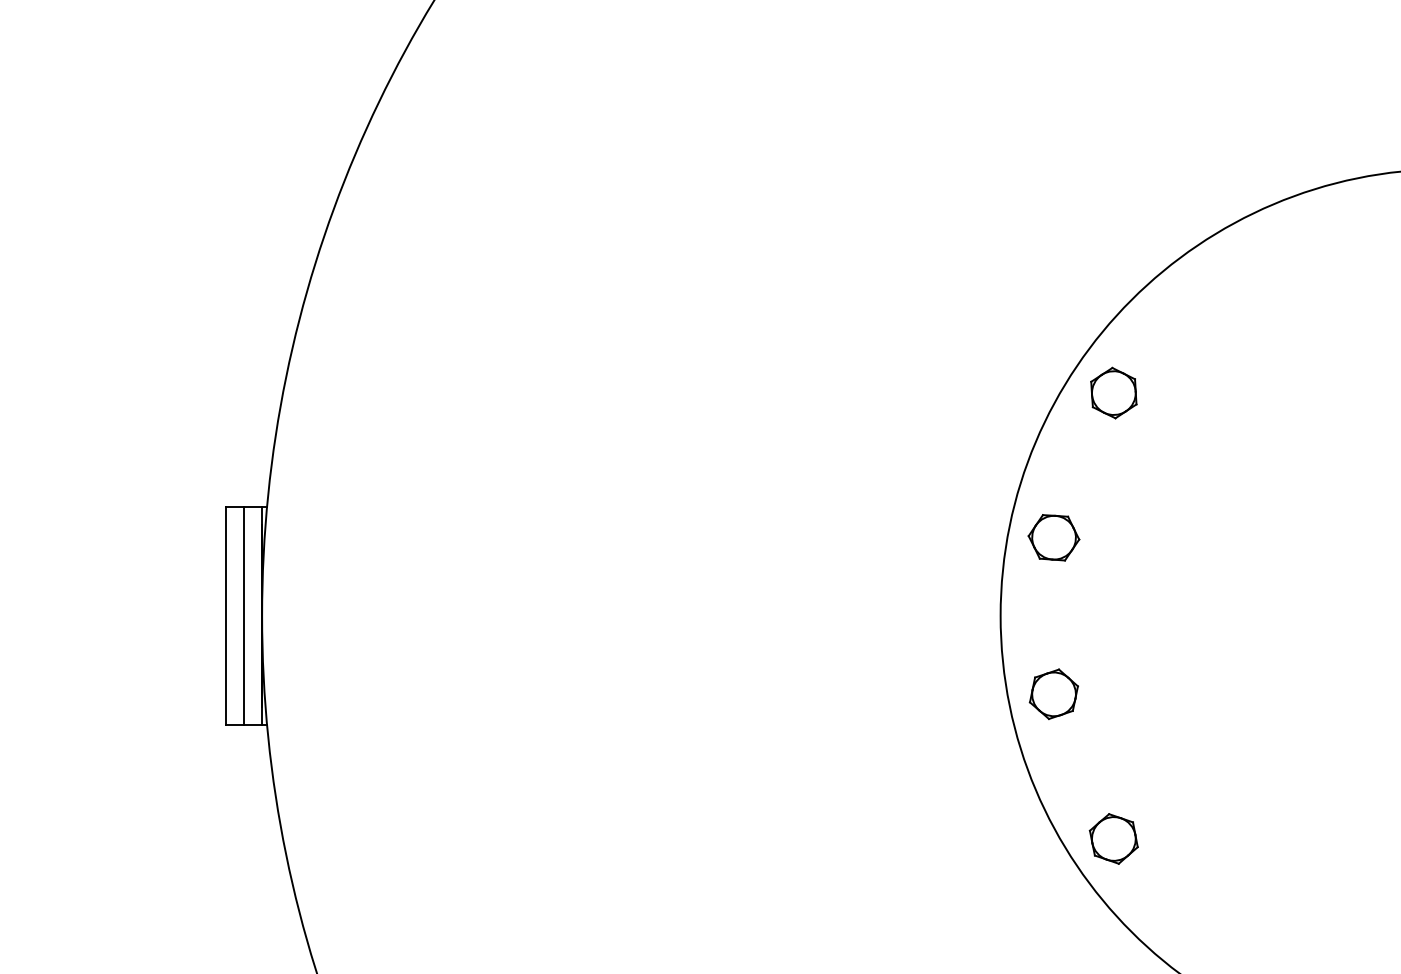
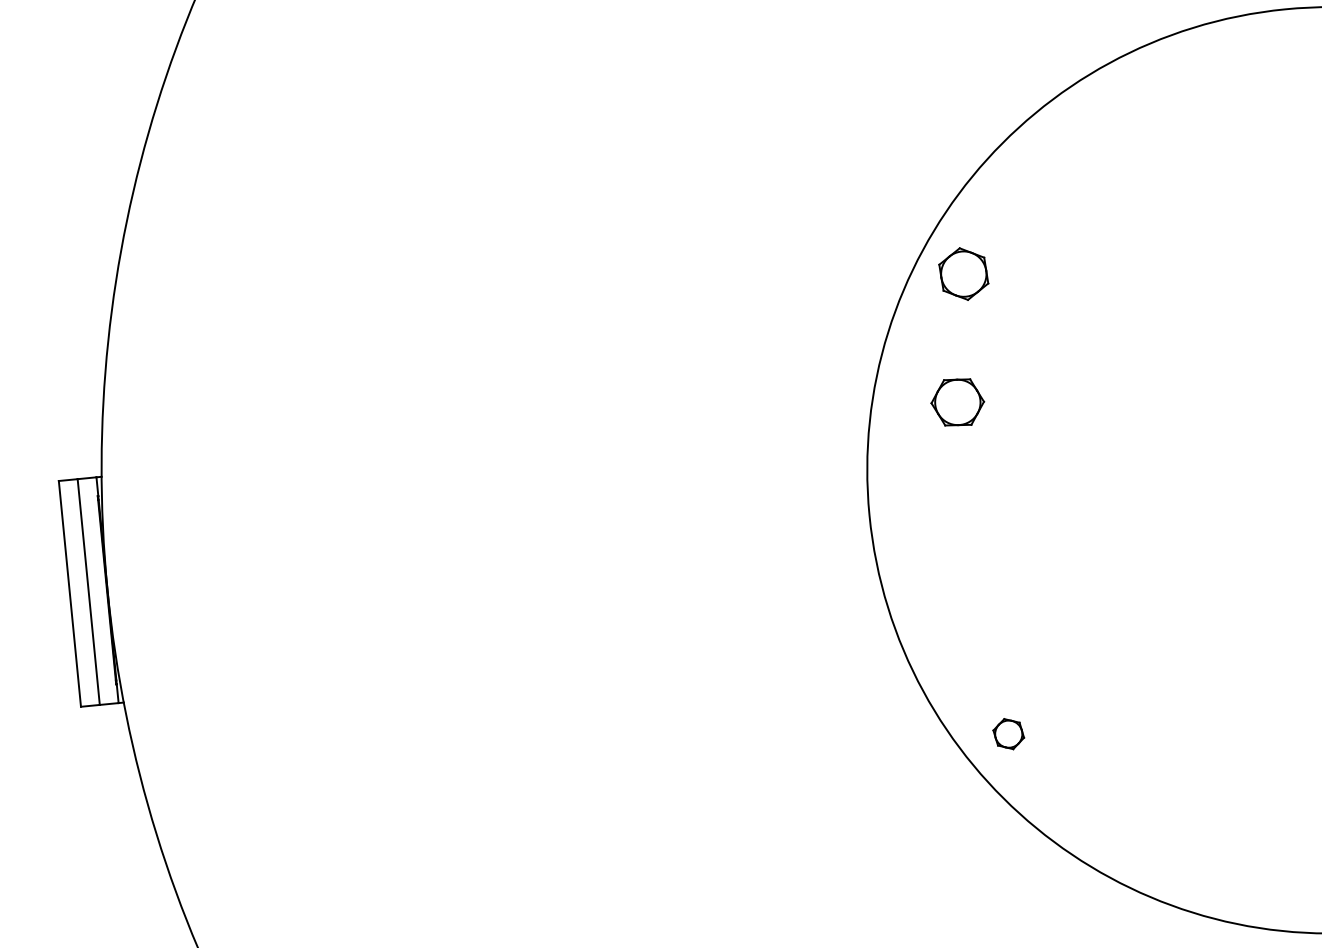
part: (1053, 537) -> (957, 402), moved
part: (1053, 694) -> (932, 591), removed
part: (1113, 838) -> (1008, 733), size x0.6

